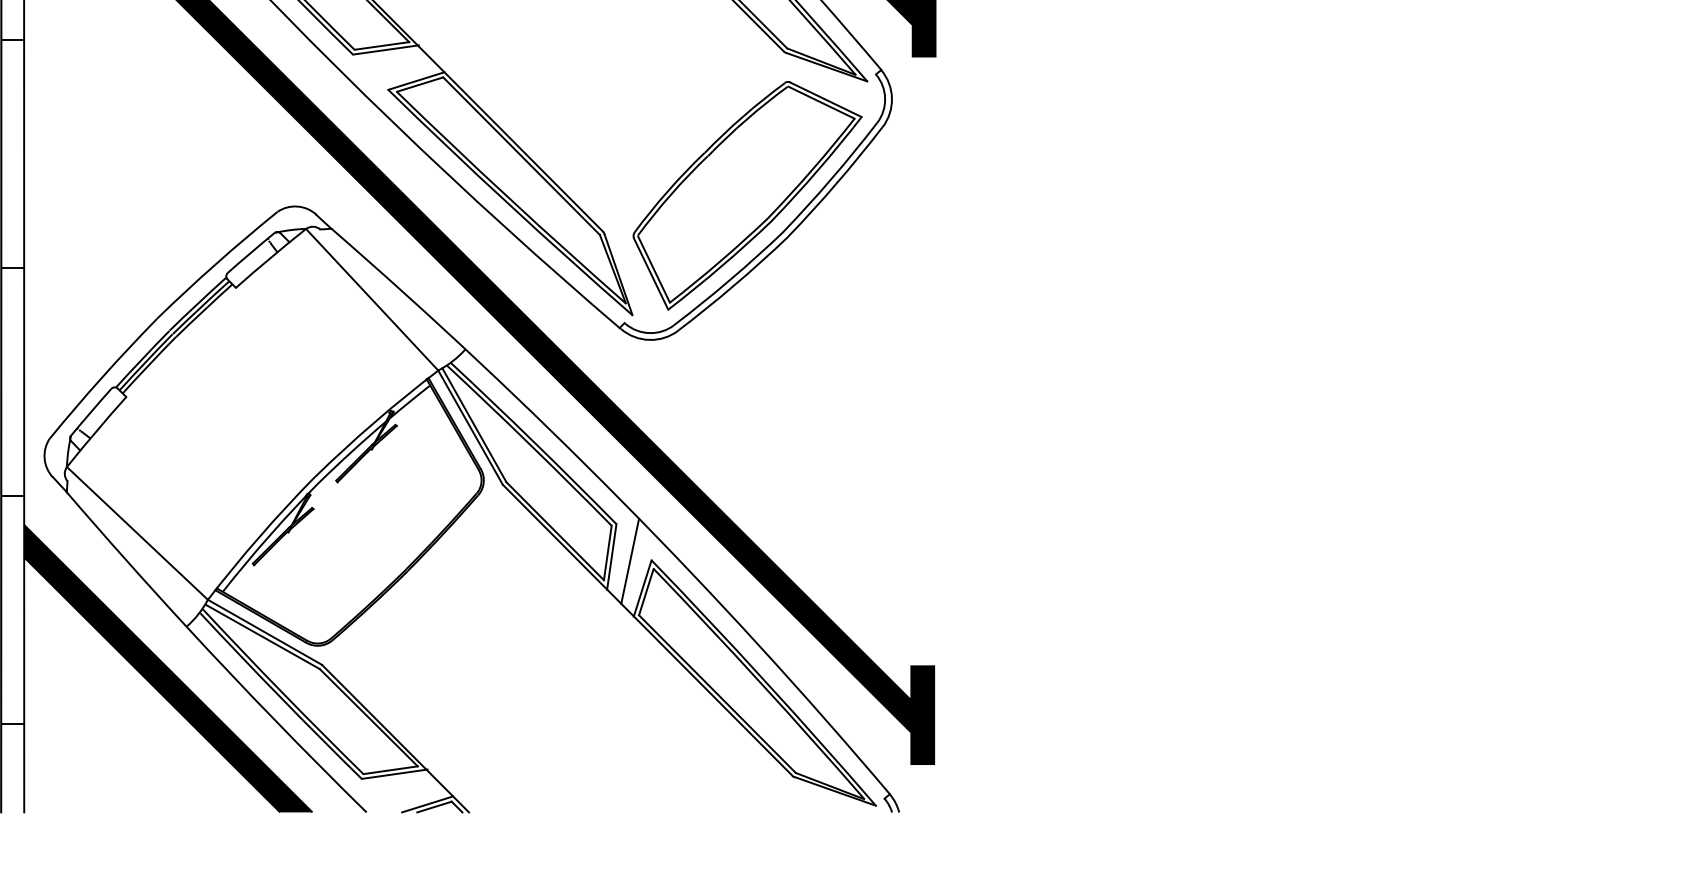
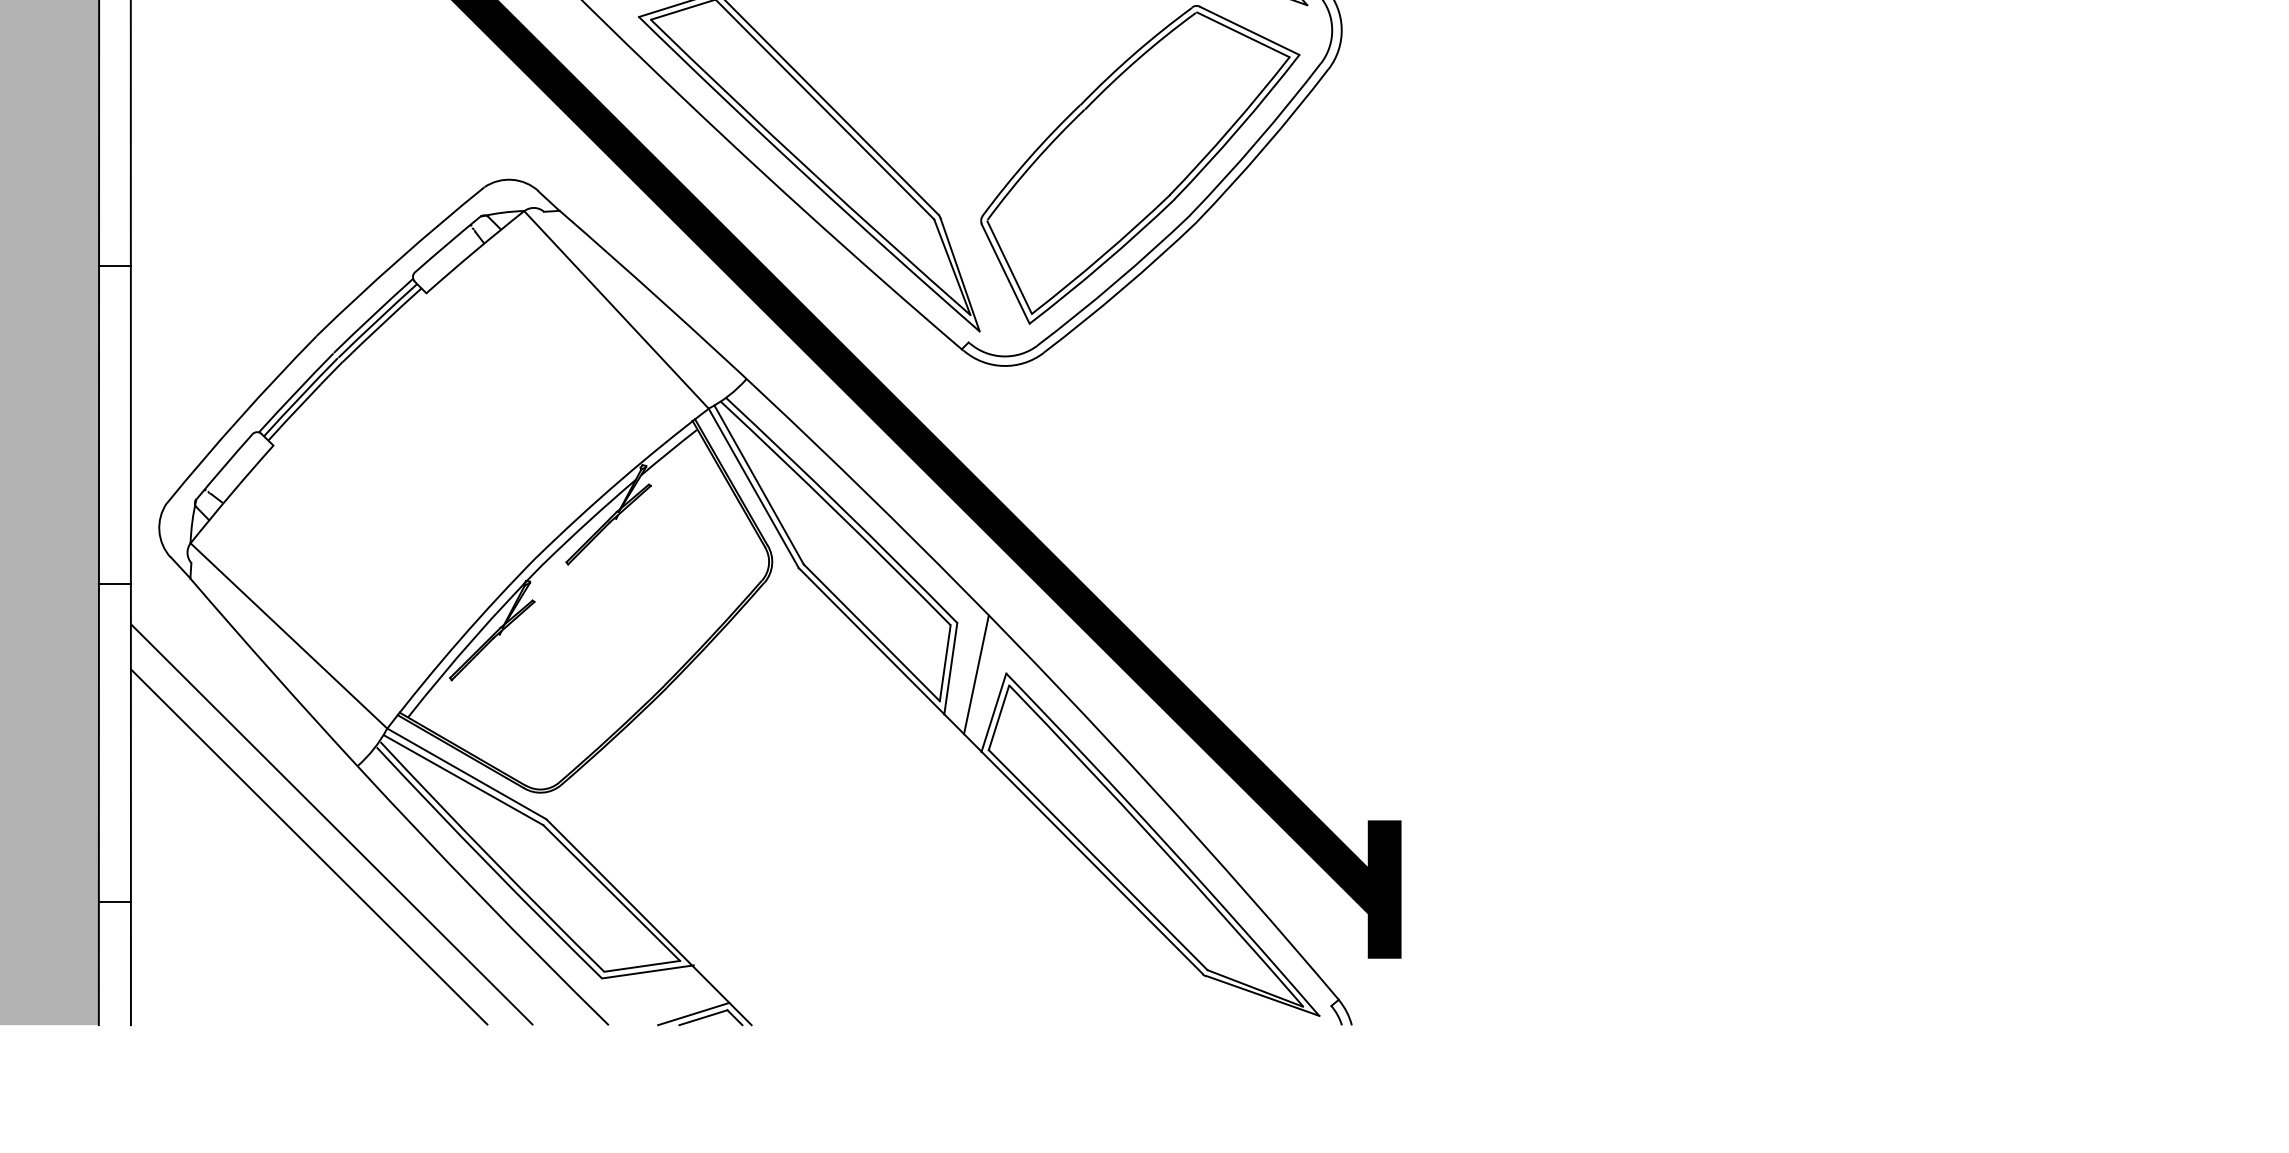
fill: (168, 668) -> (332, 824), removed

